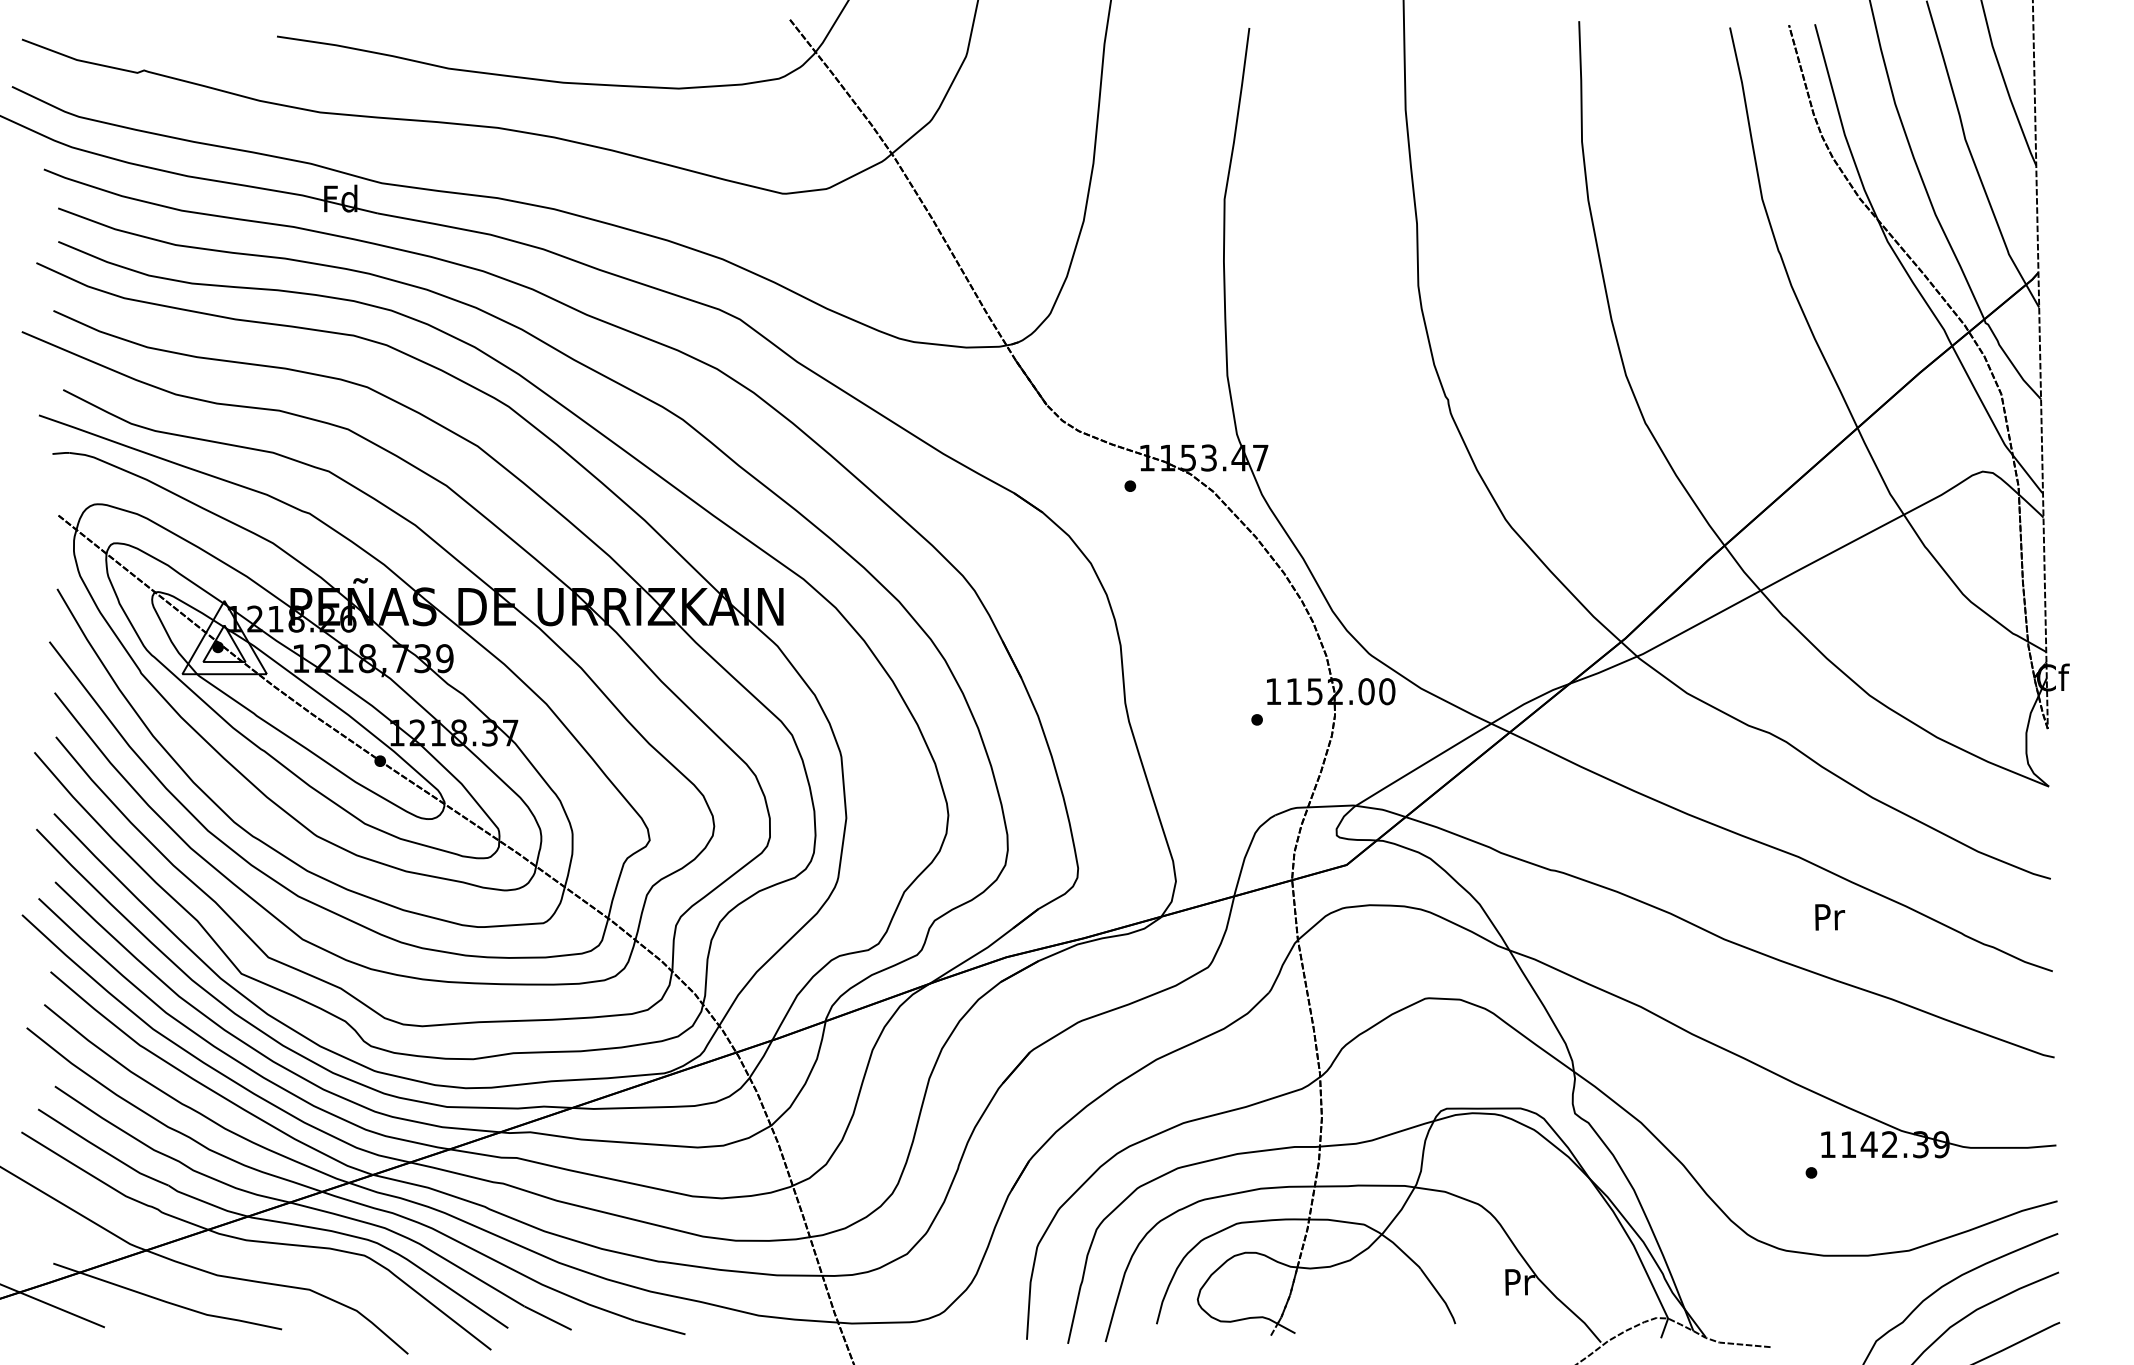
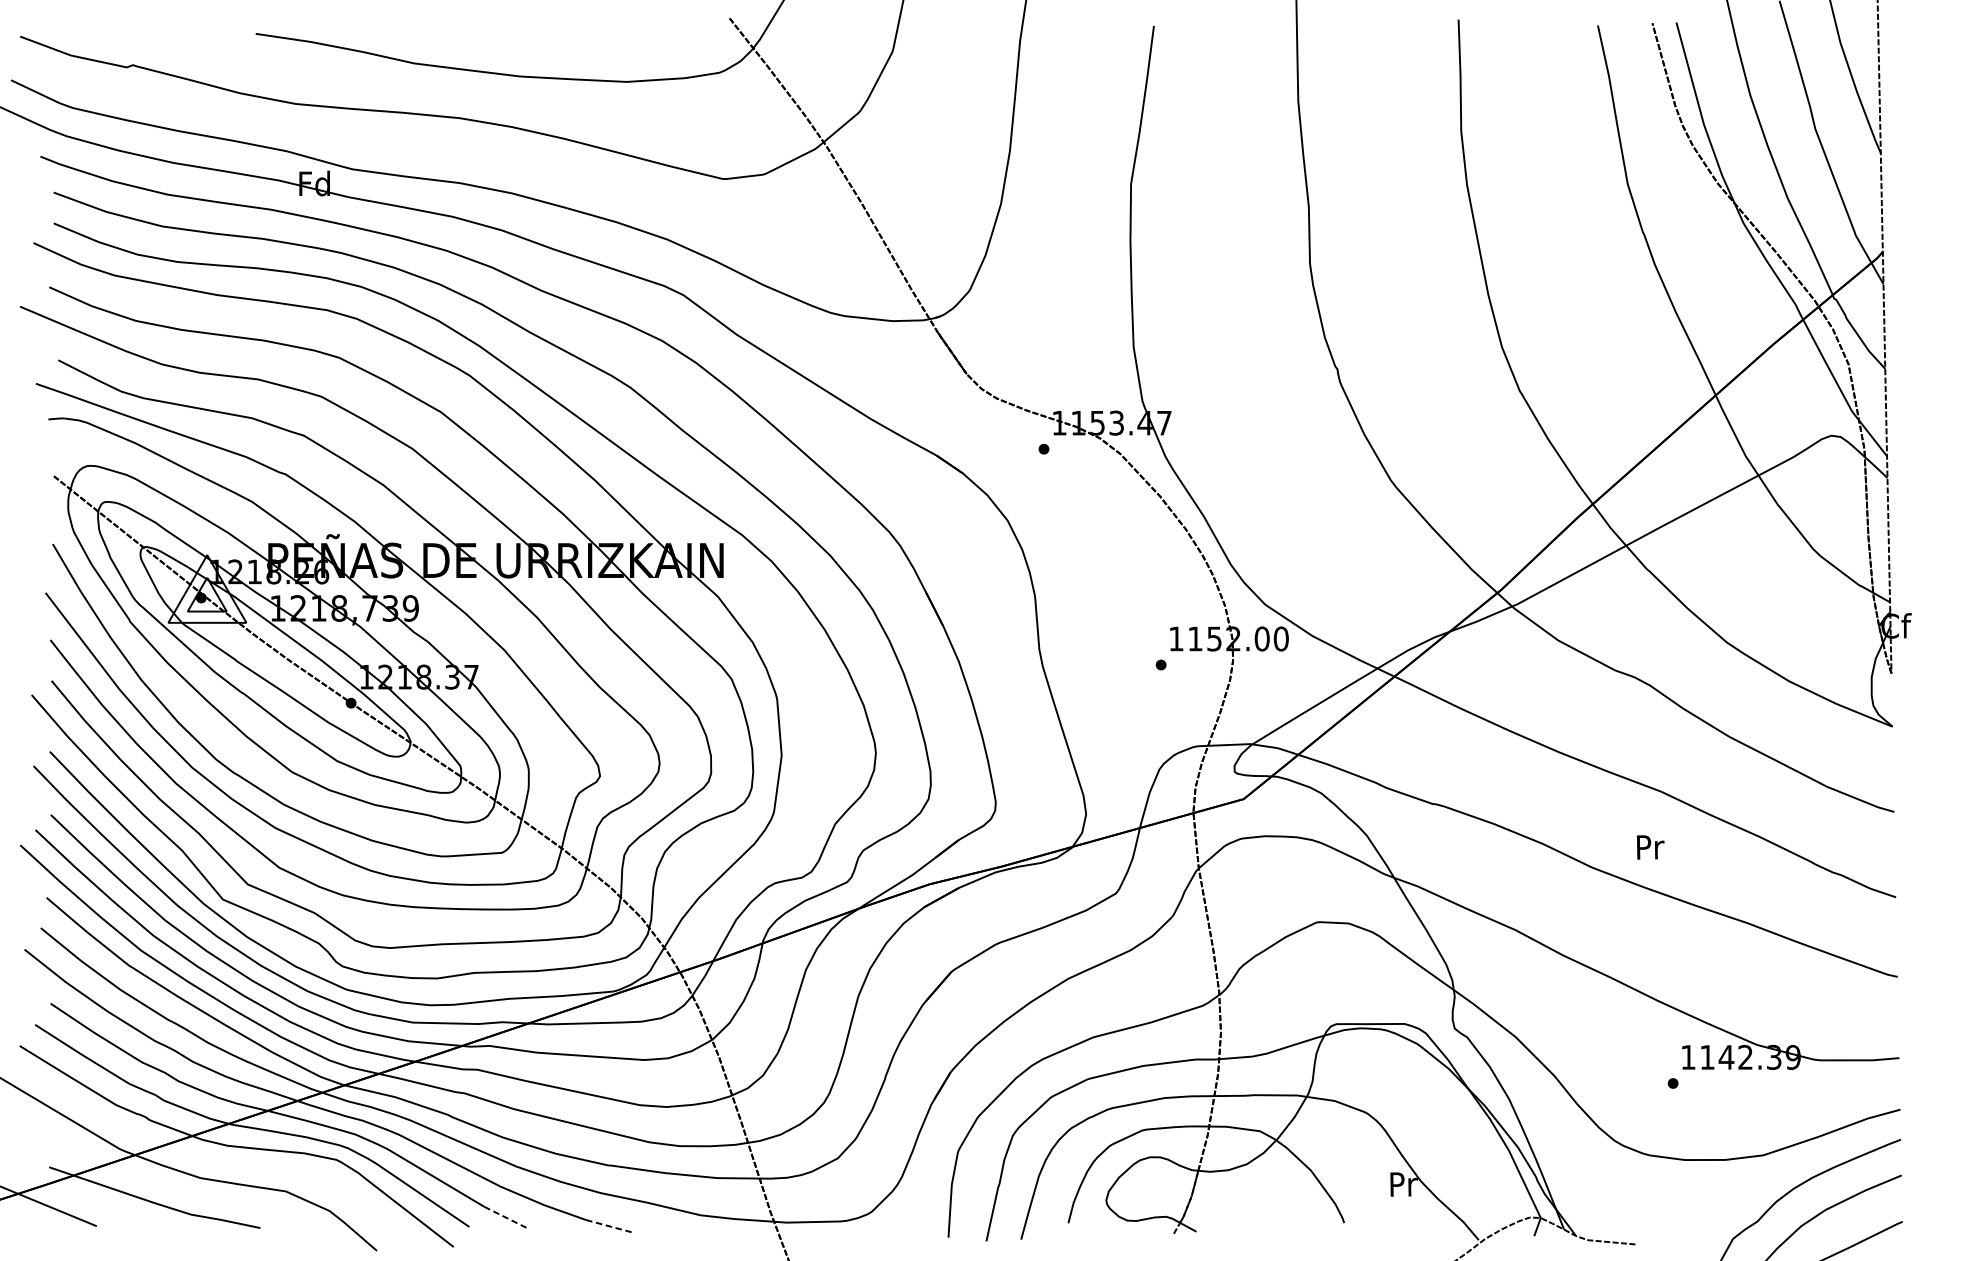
text: (1830, 917) -> (1651, 847), moved
line: (548, 1318) -> (506, 1217), solid -> dashed
line: (660, 1327) -> (610, 1226), solid -> dashed

